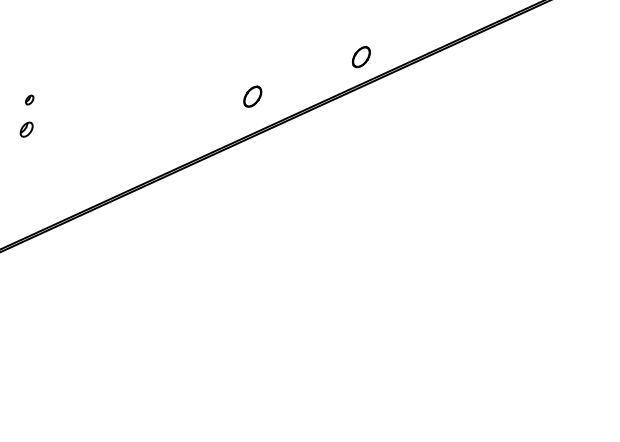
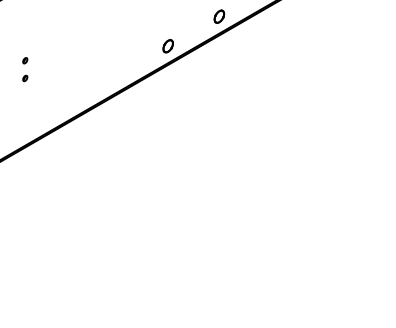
part: (251, 96) -> (167, 46), moved
part: (27, 129) -> (25, 78), size x0.62

